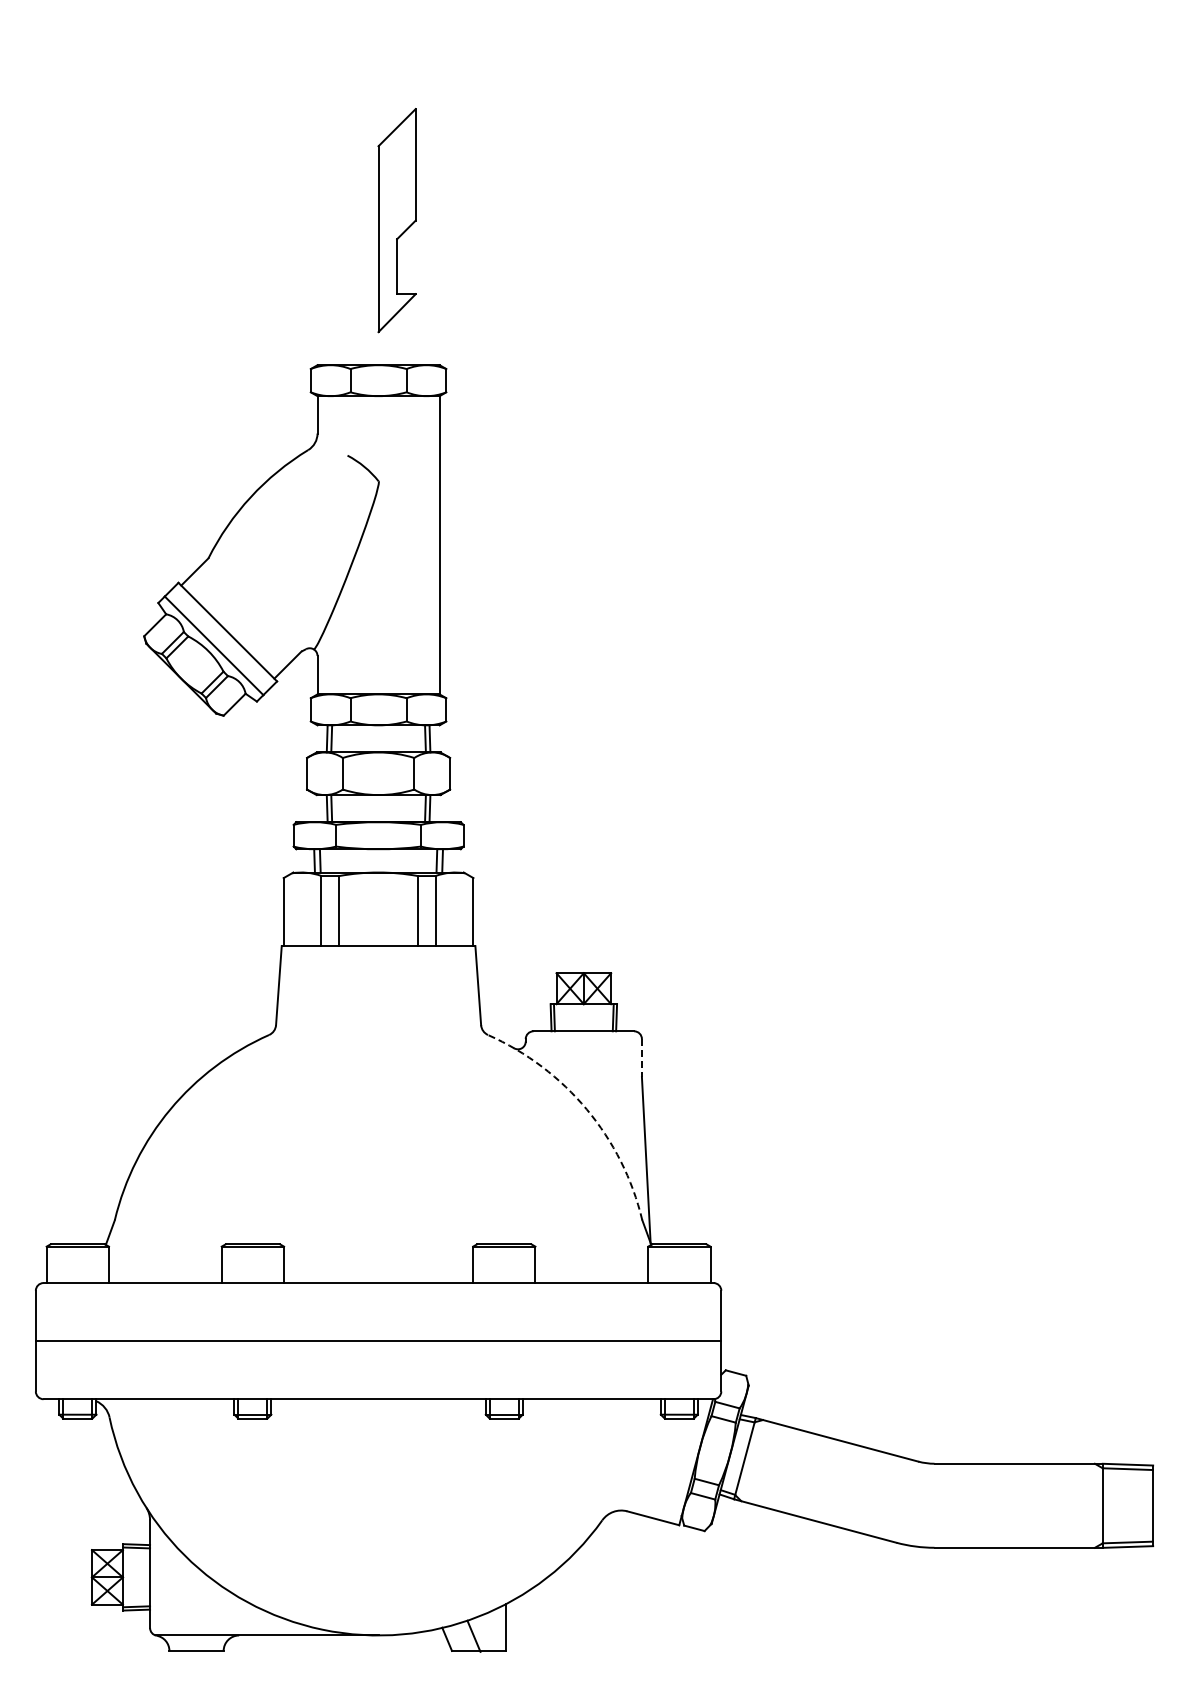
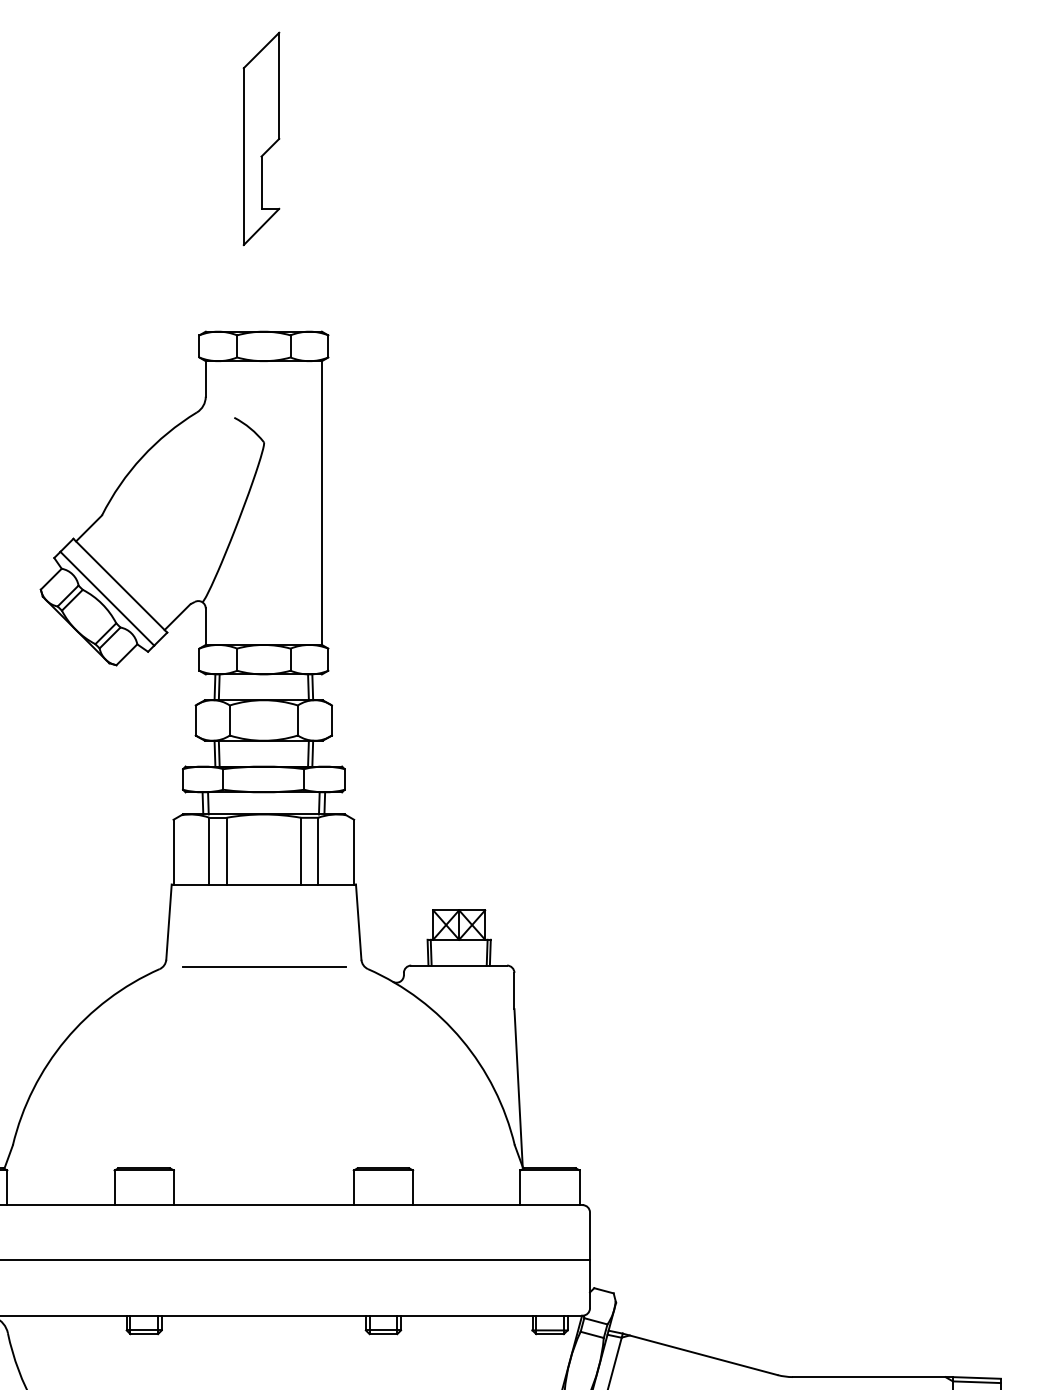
part: (396, 220) -> (260, 138), moved
line: (378, 1031) -> (263, 965), added
line: (641, 1058) -> (514, 991), dashed -> solid
arc: (586, 1109) -> (461, 1039), dashed -> solid

